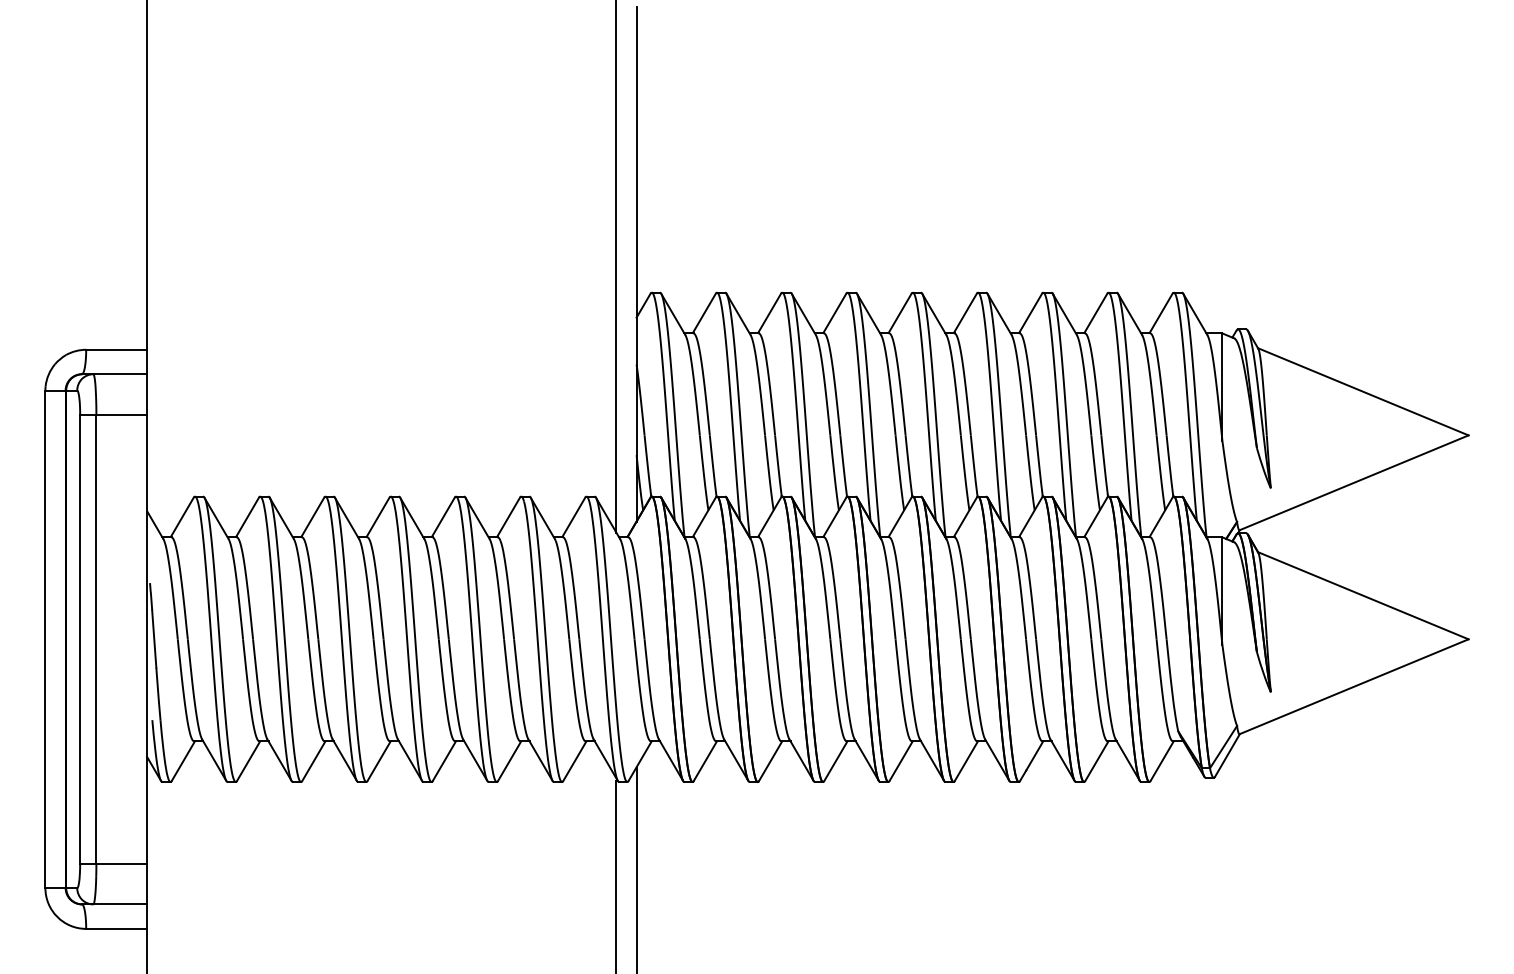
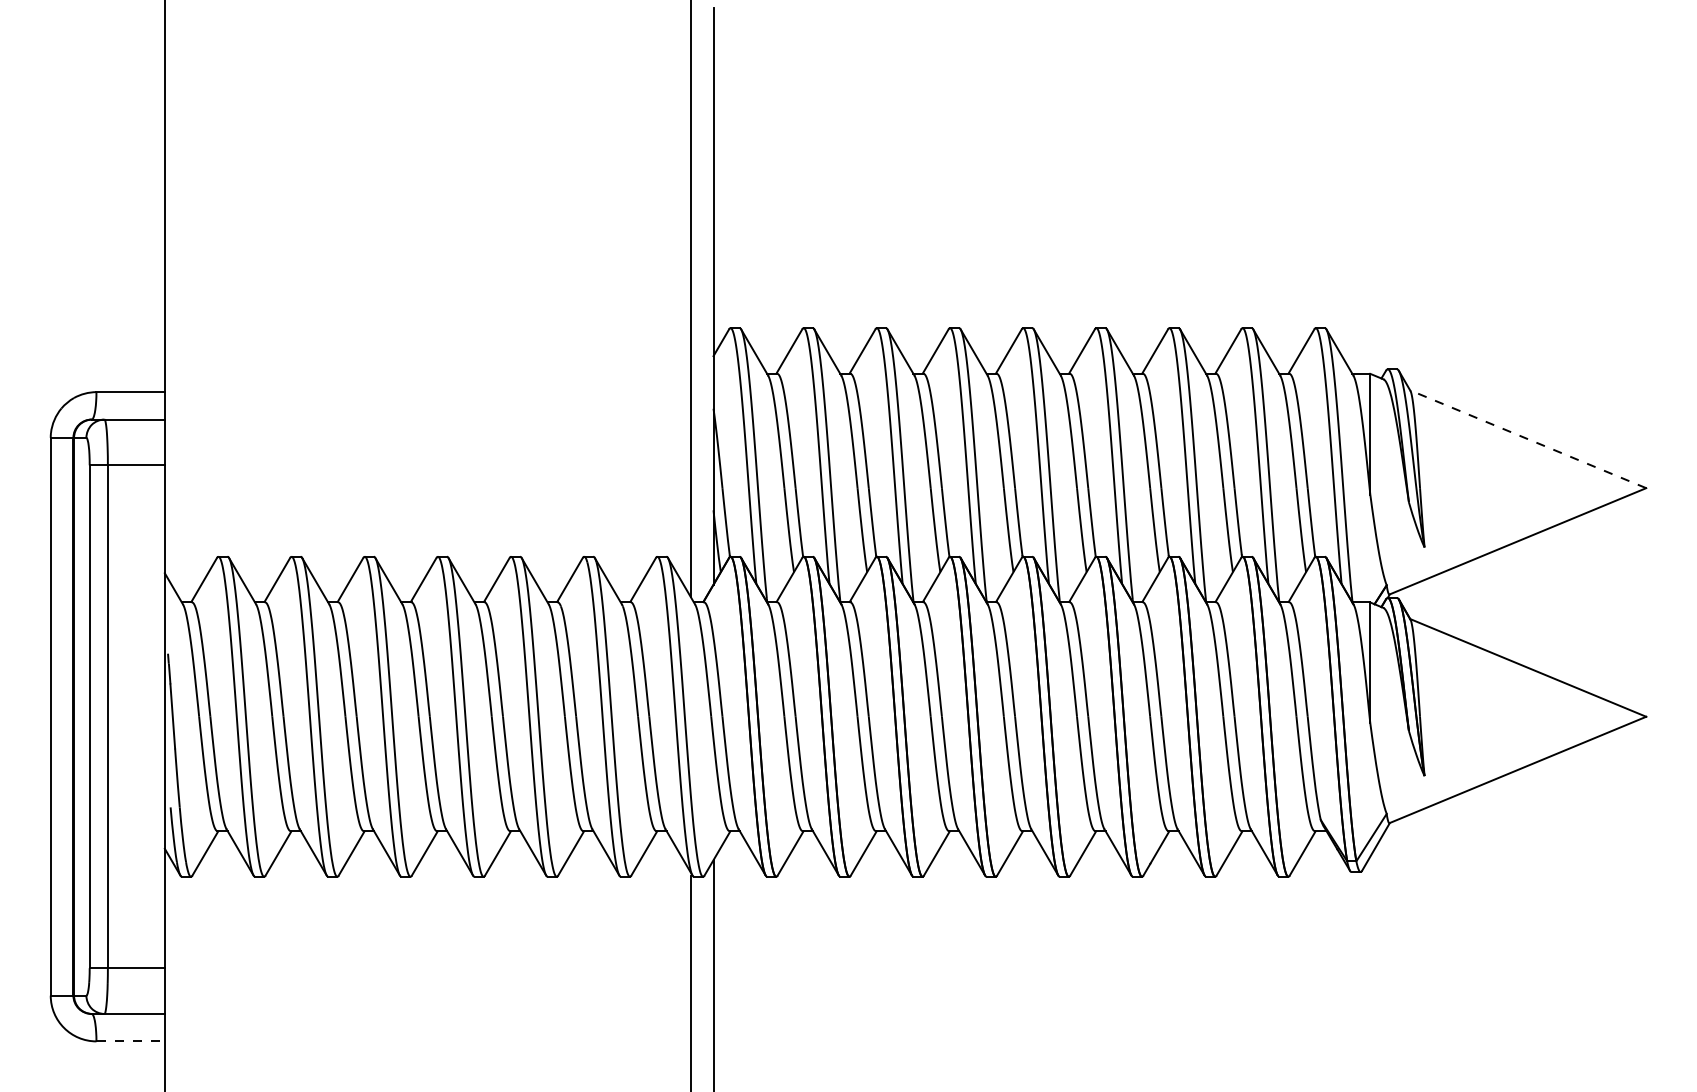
line: (1363, 391) -> (1528, 438), solid -> dashed
line: (116, 928) -> (130, 1040), solid -> dashed

